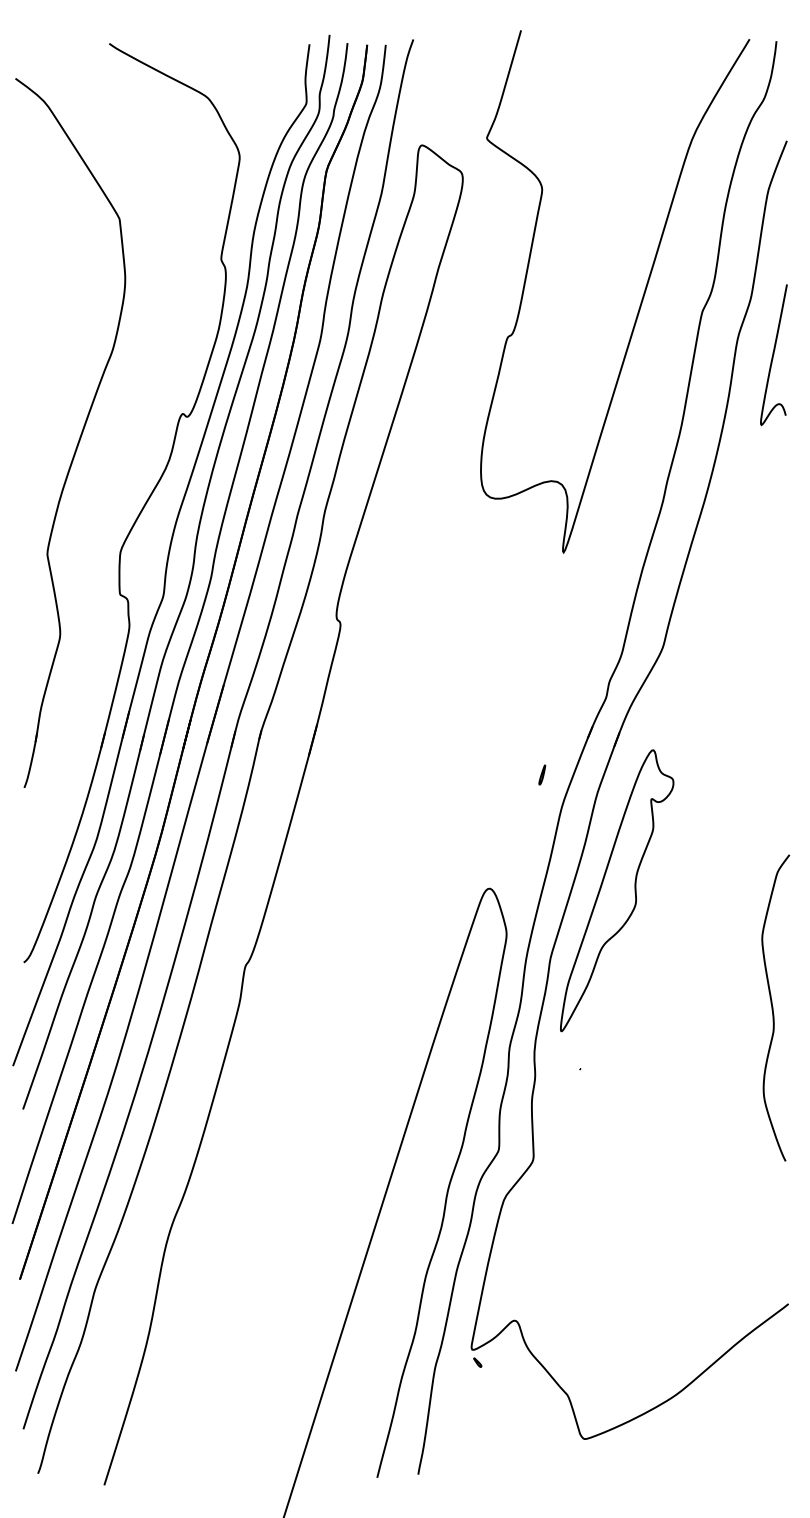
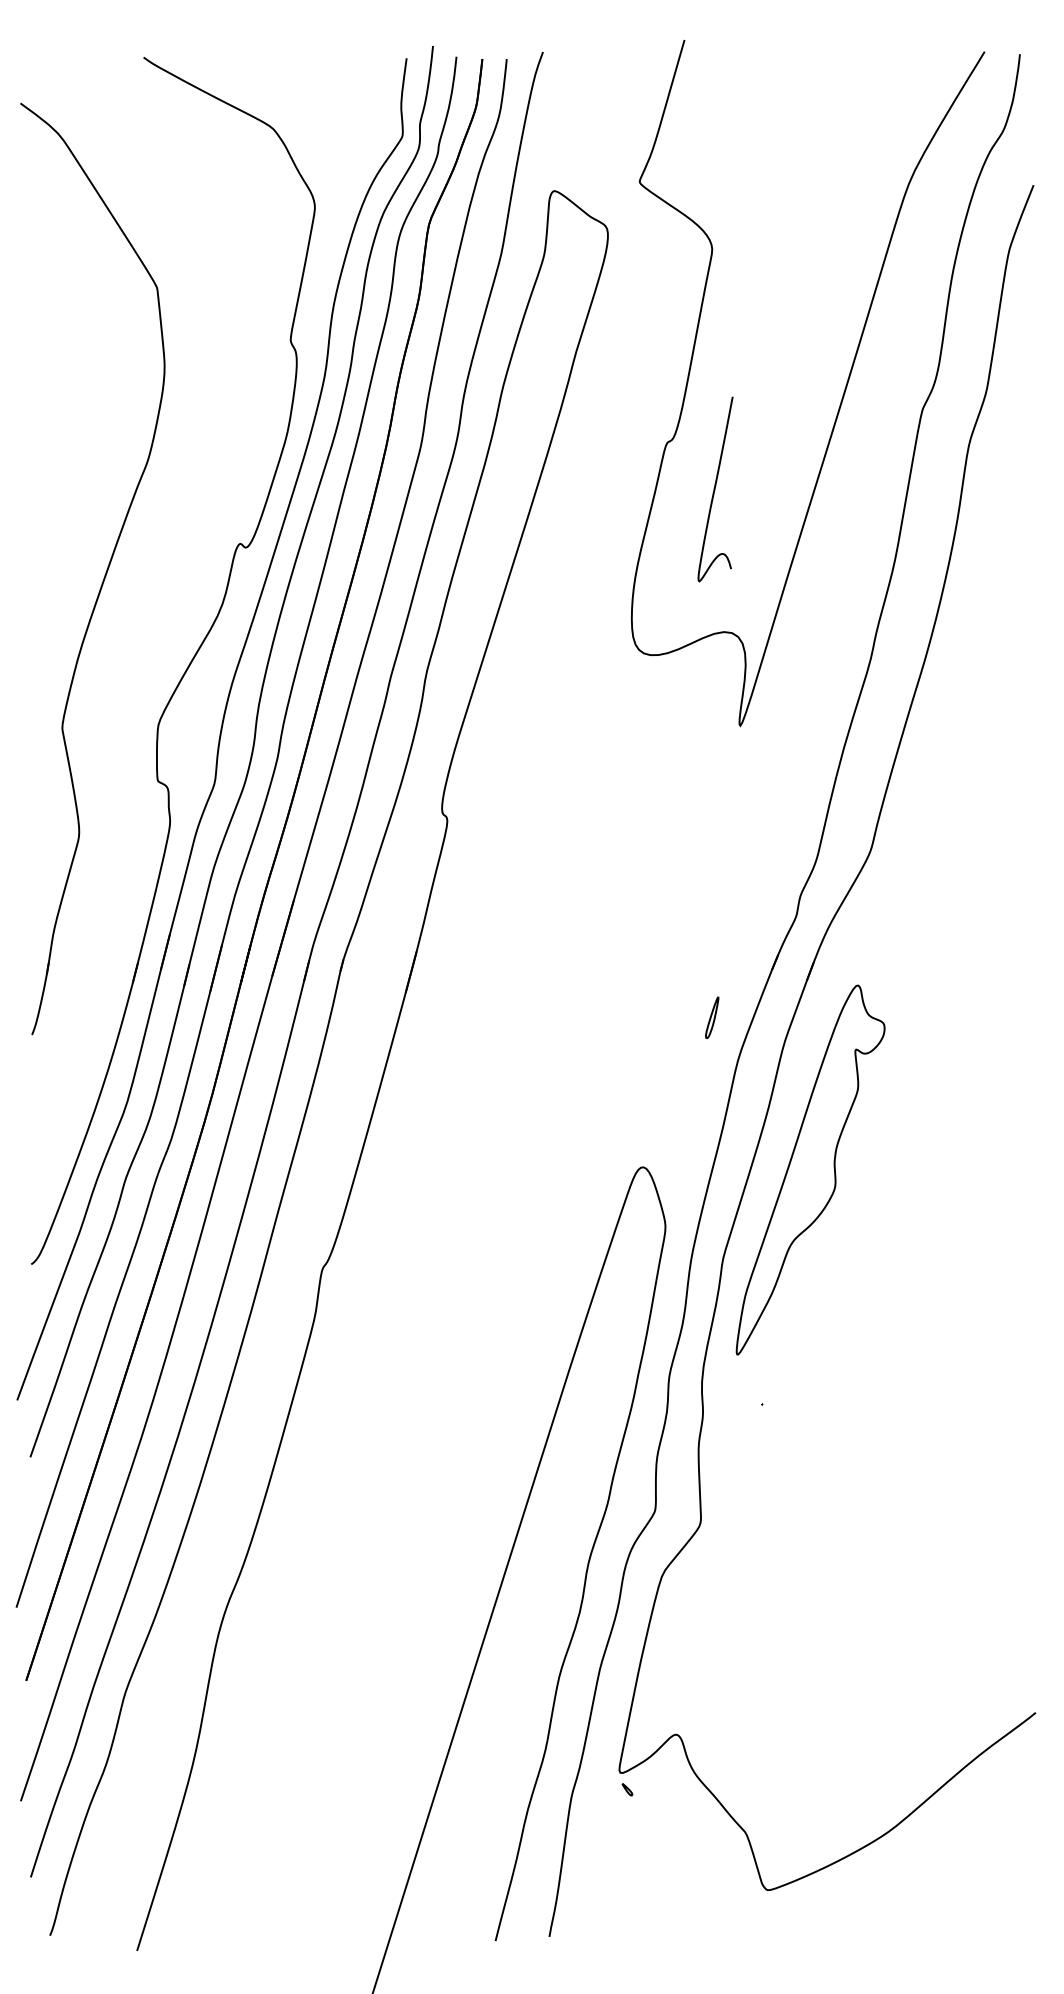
curve: (773, 355) -> (715, 489), moved
part: (542, 774) -> (712, 1017), size x1.6
curve: (773, 1007) -> (1015, 1323), removed

